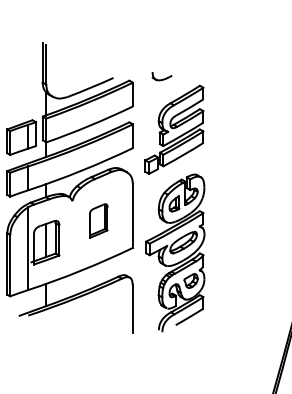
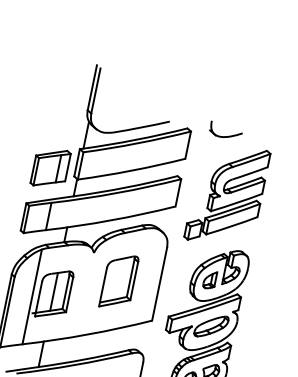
part: (161, 76) -> (225, 131), size x1.43
part: (98, 220) -> (119, 281), size x1.43

